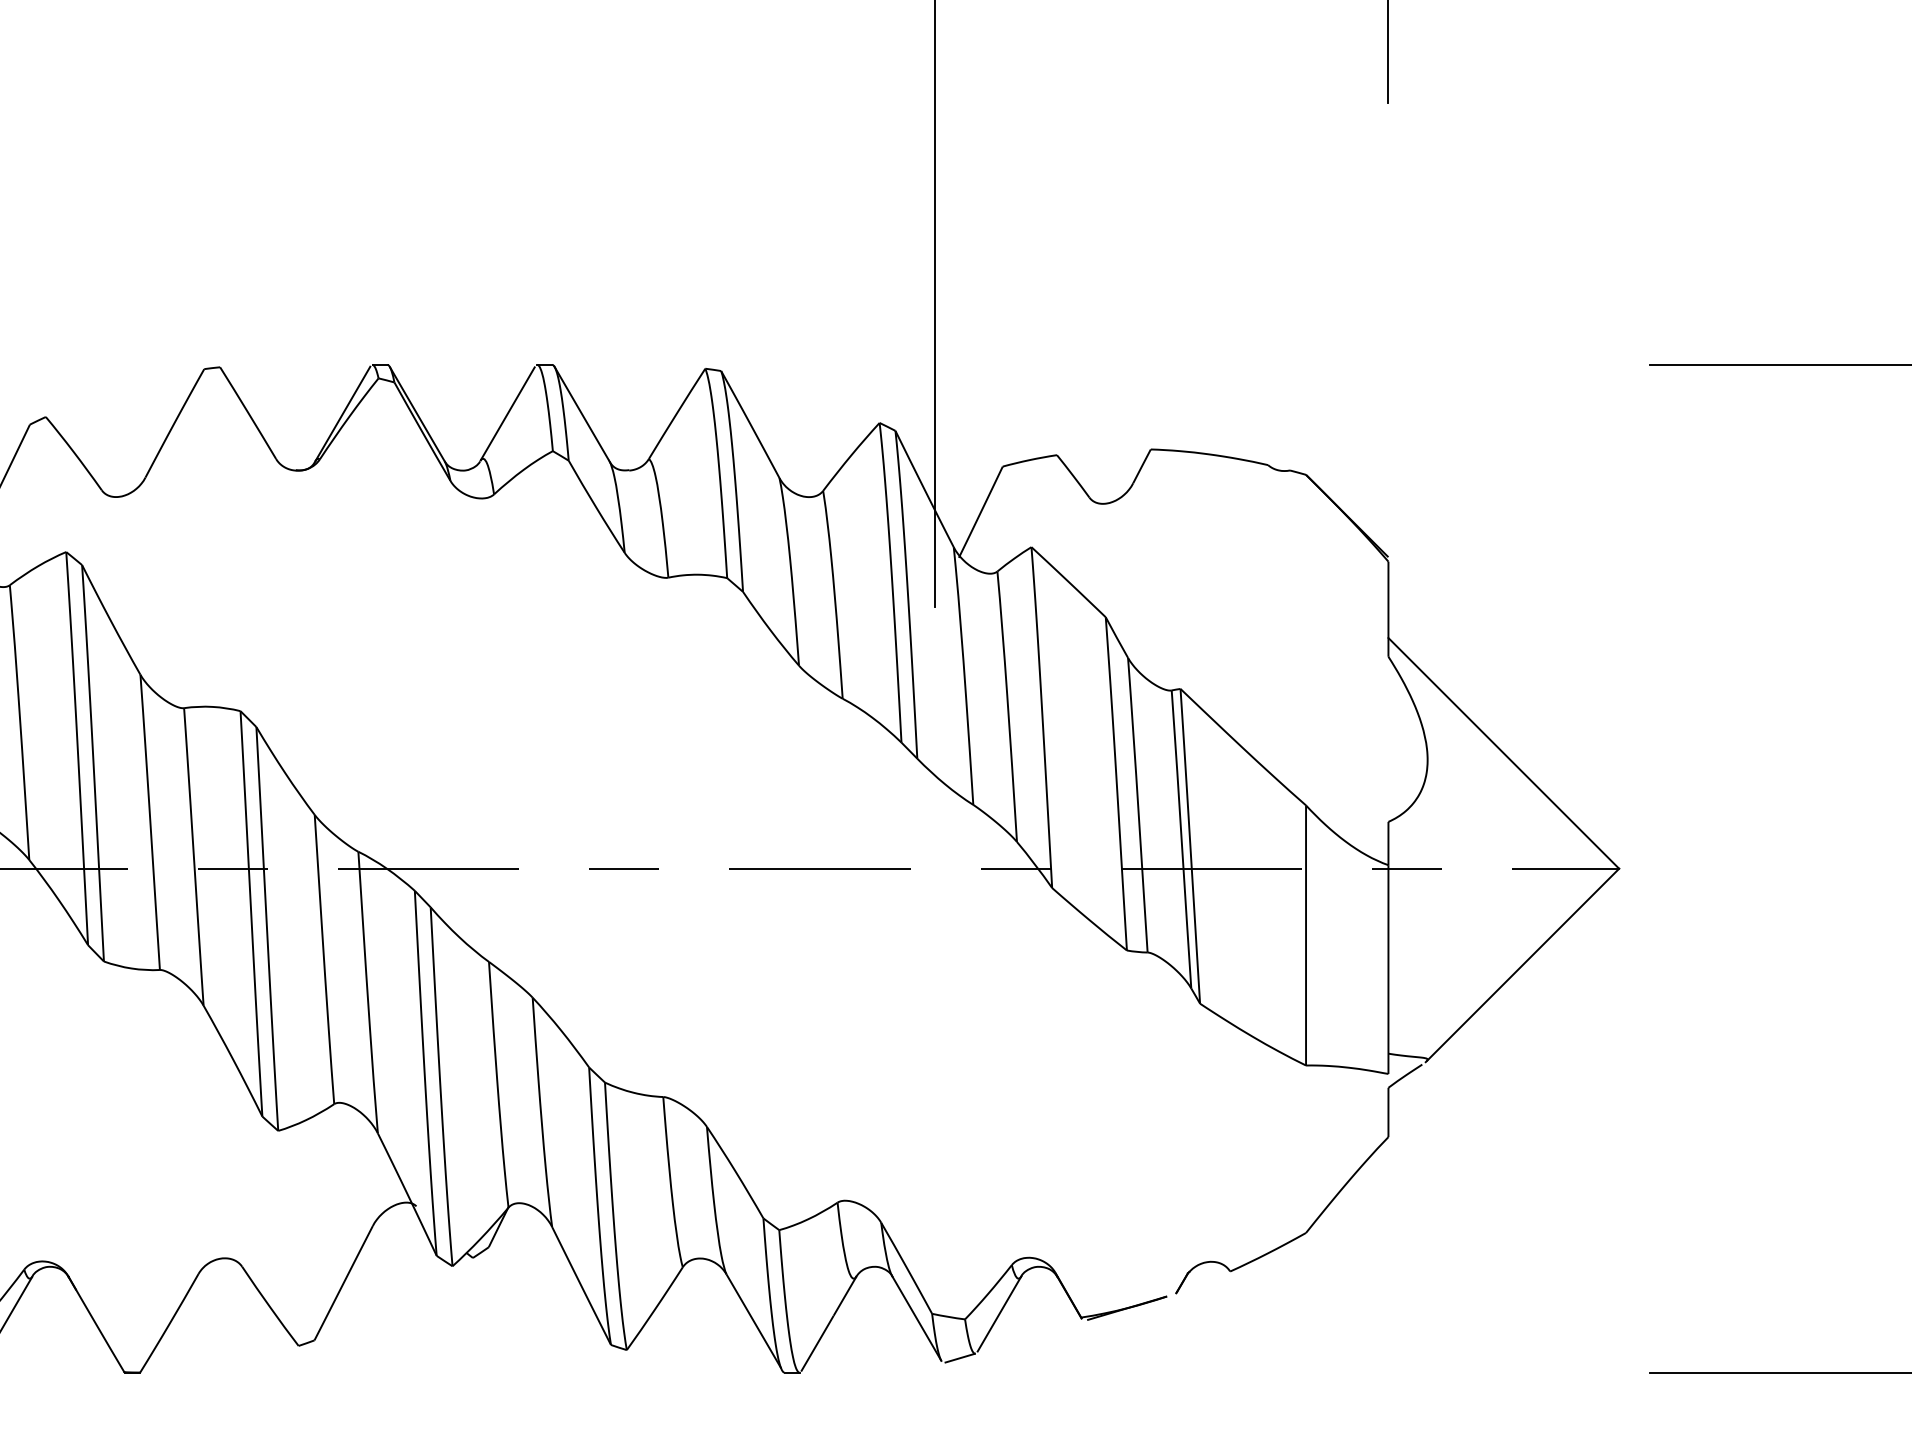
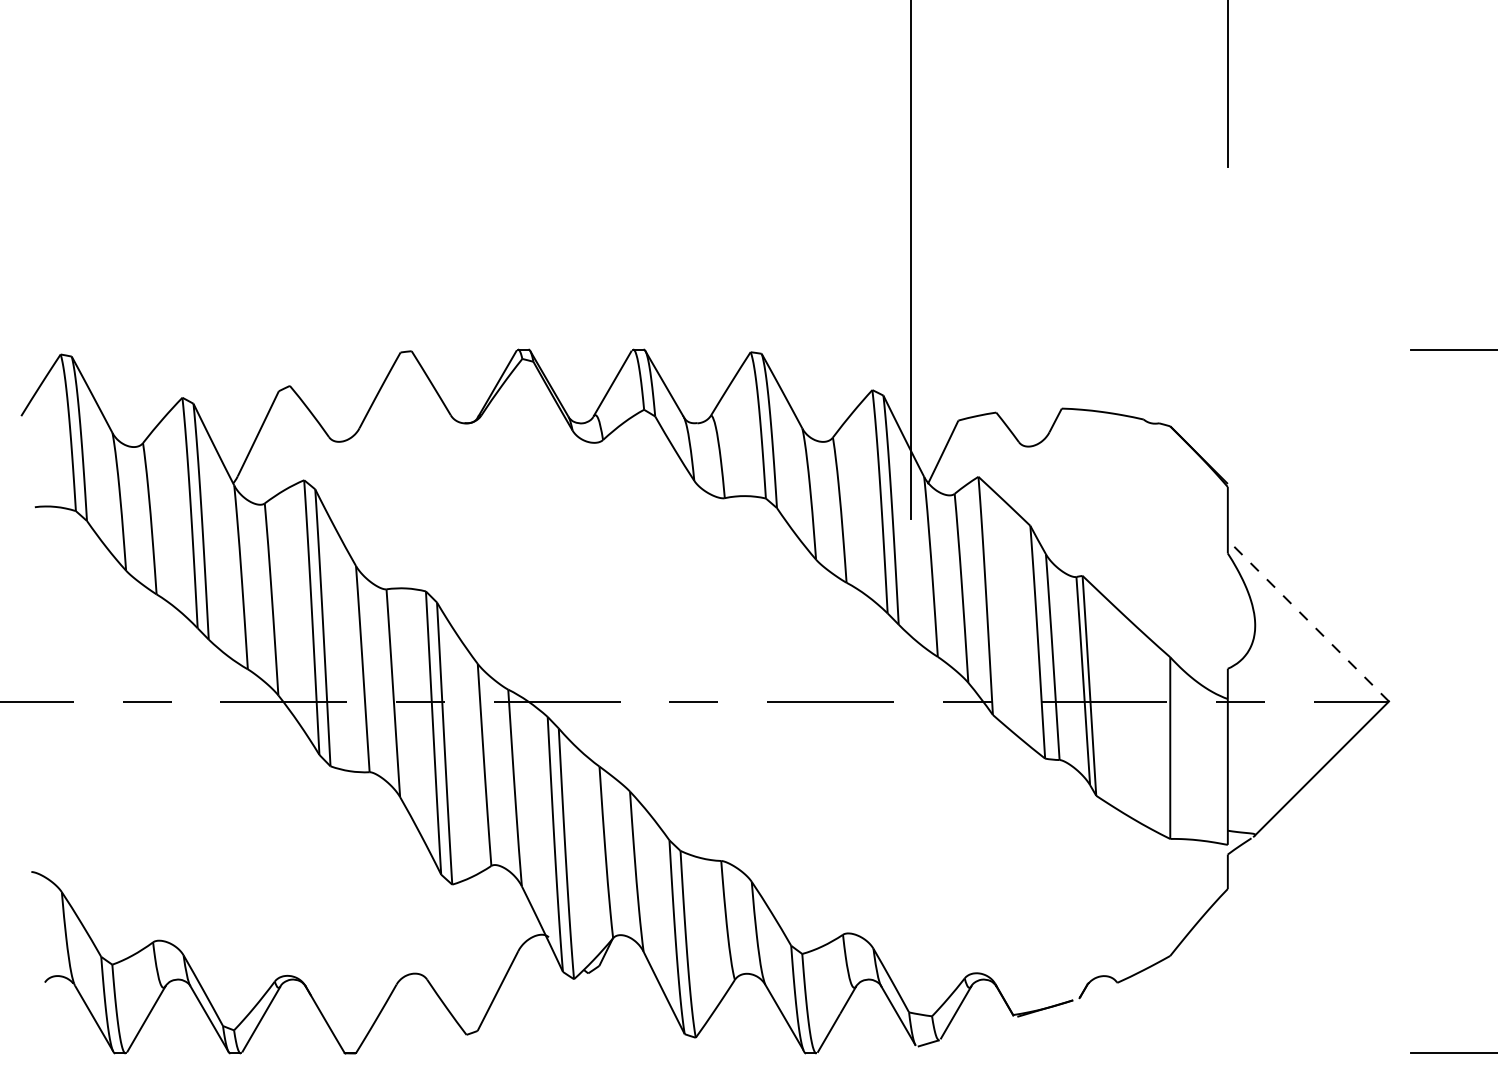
line: (1503, 752) -> (1308, 620), solid -> dashed

